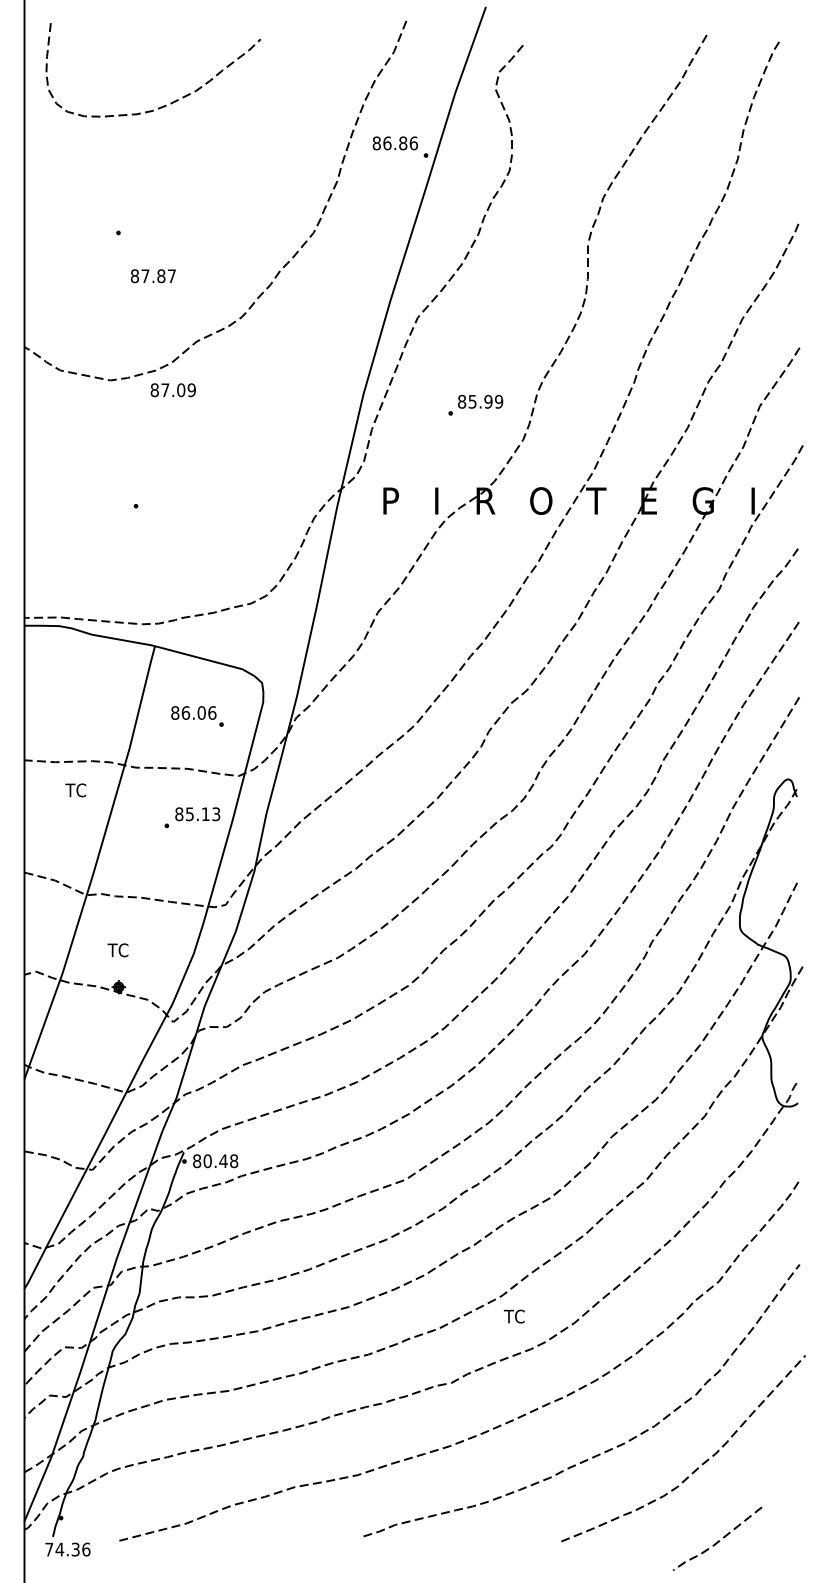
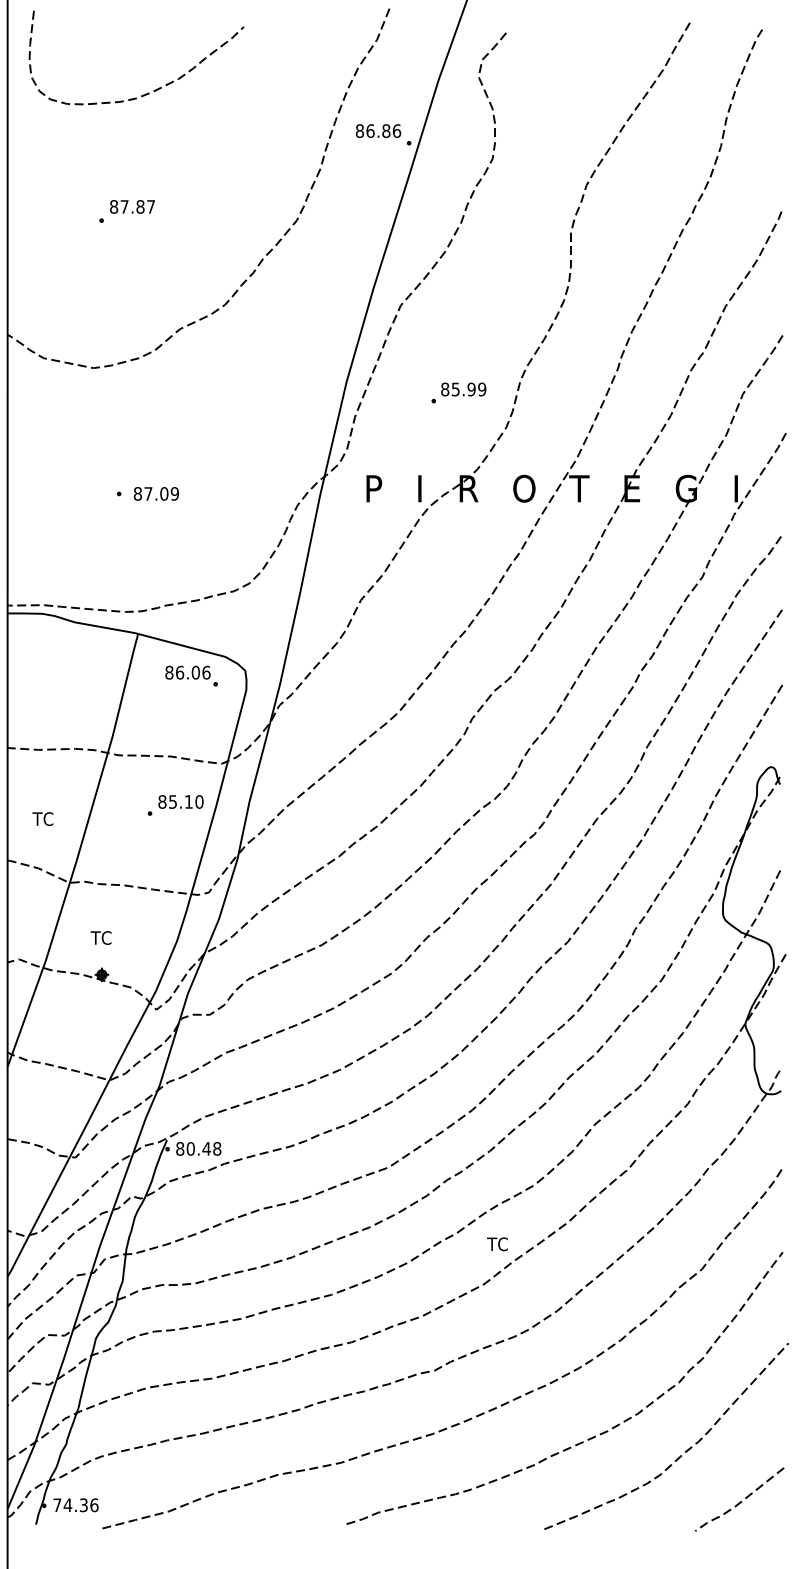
text: (152, 276) -> (131, 207), moved
text: (172, 390) -> (155, 494), moved
part: (197, 716) -> (191, 676), moved
text: (75, 790) -> (42, 819), moved
text: (216, 814) -> (199, 802), 85.13 -> 85.10
text: (513, 1316) -> (496, 1244), moved
line: (718, 1540) -> (740, 1501), moved
text: (67, 1549) -> (75, 1505), moved

